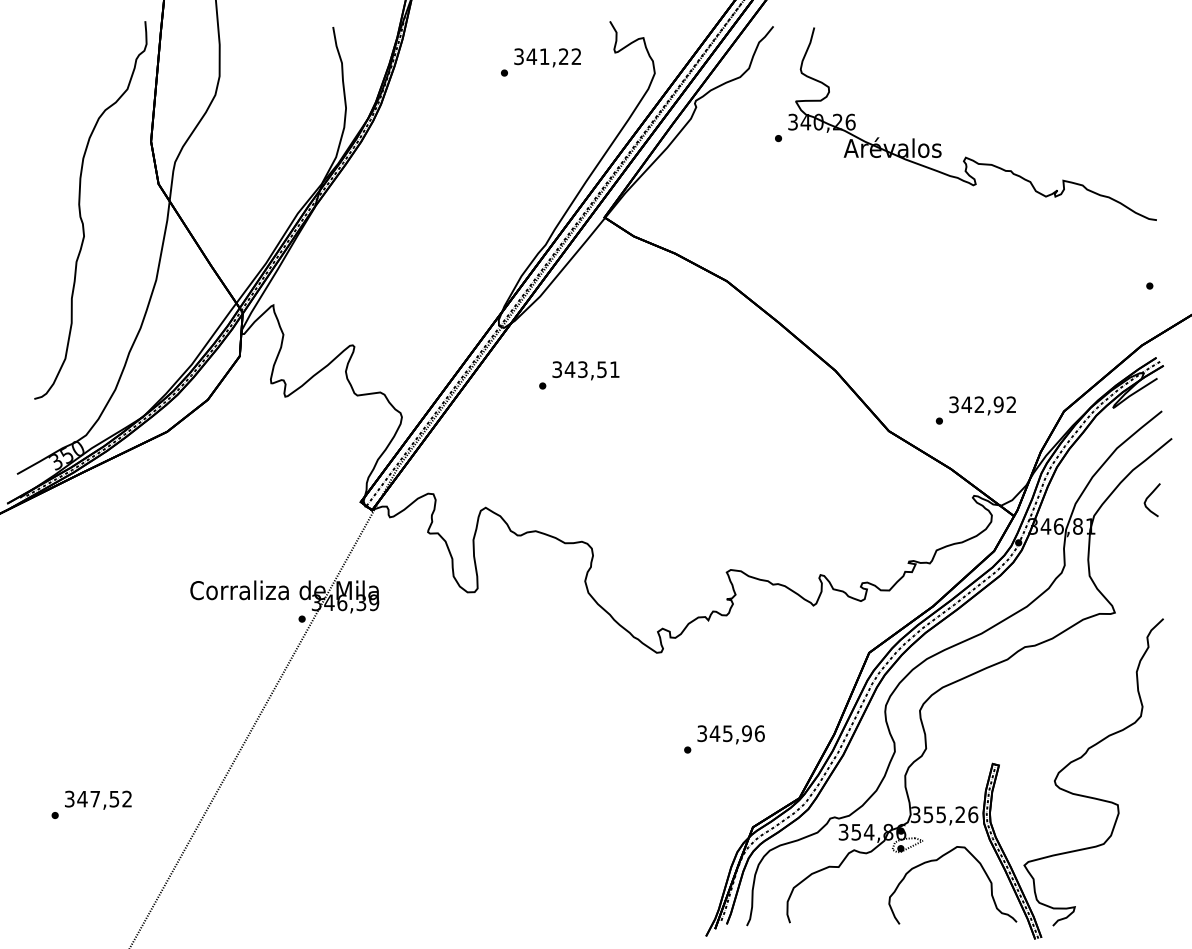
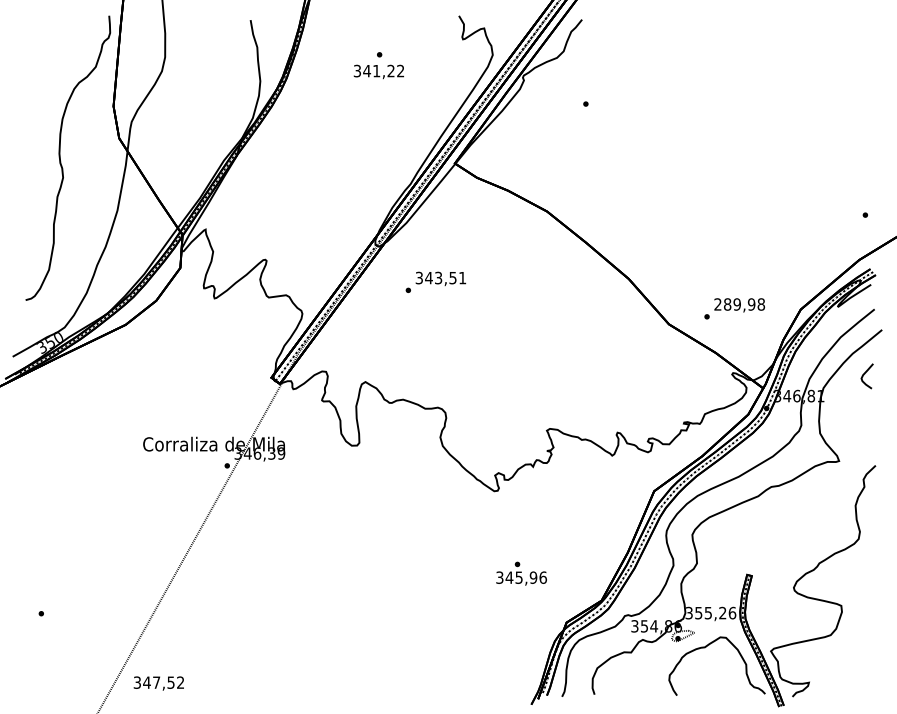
text: (547, 57) -> (378, 71), moved
part: (965, 156) -> (726, 117), removed
text: (982, 404) -> (739, 304), 342,92 -> 289,98
text: (730, 734) -> (521, 578), moved
text: (98, 799) -> (159, 682), moved

